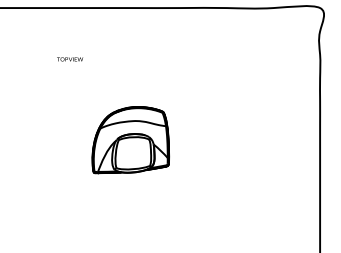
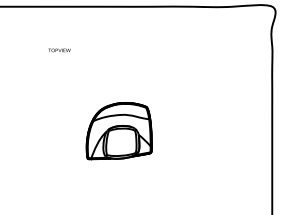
part: (129, 140) -> (118, 131), moved

